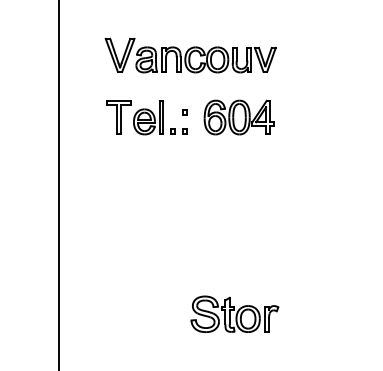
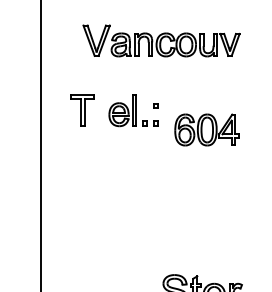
part: (190, 55) -> (161, 40), moved
part: (118, 117) -> (82, 110), moved
part: (238, 117) -> (206, 129), moved

